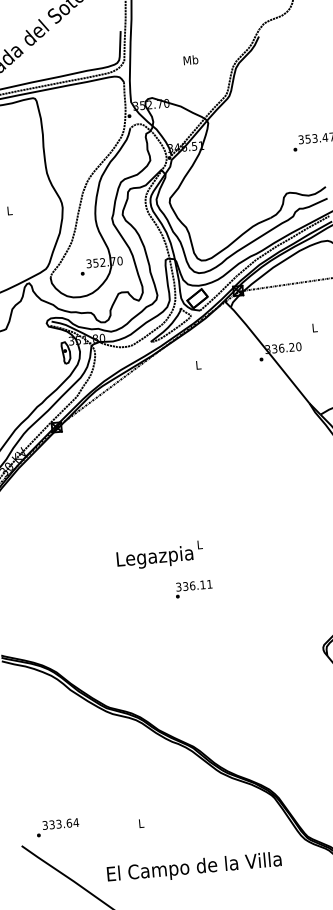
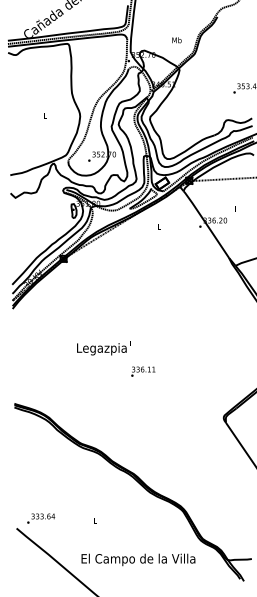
text: (190, 60) -> (176, 40), moved
text: (157, 556) -> (103, 348), moved
text: (194, 867) -> (138, 559), moved

